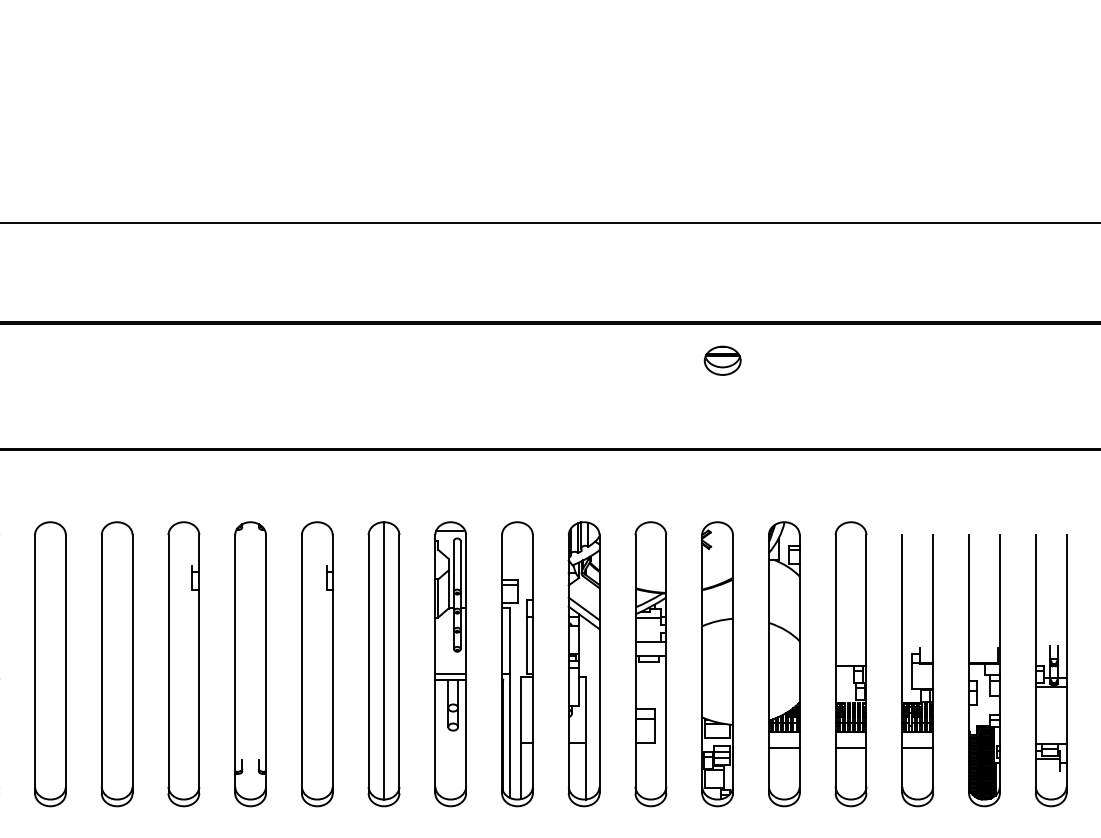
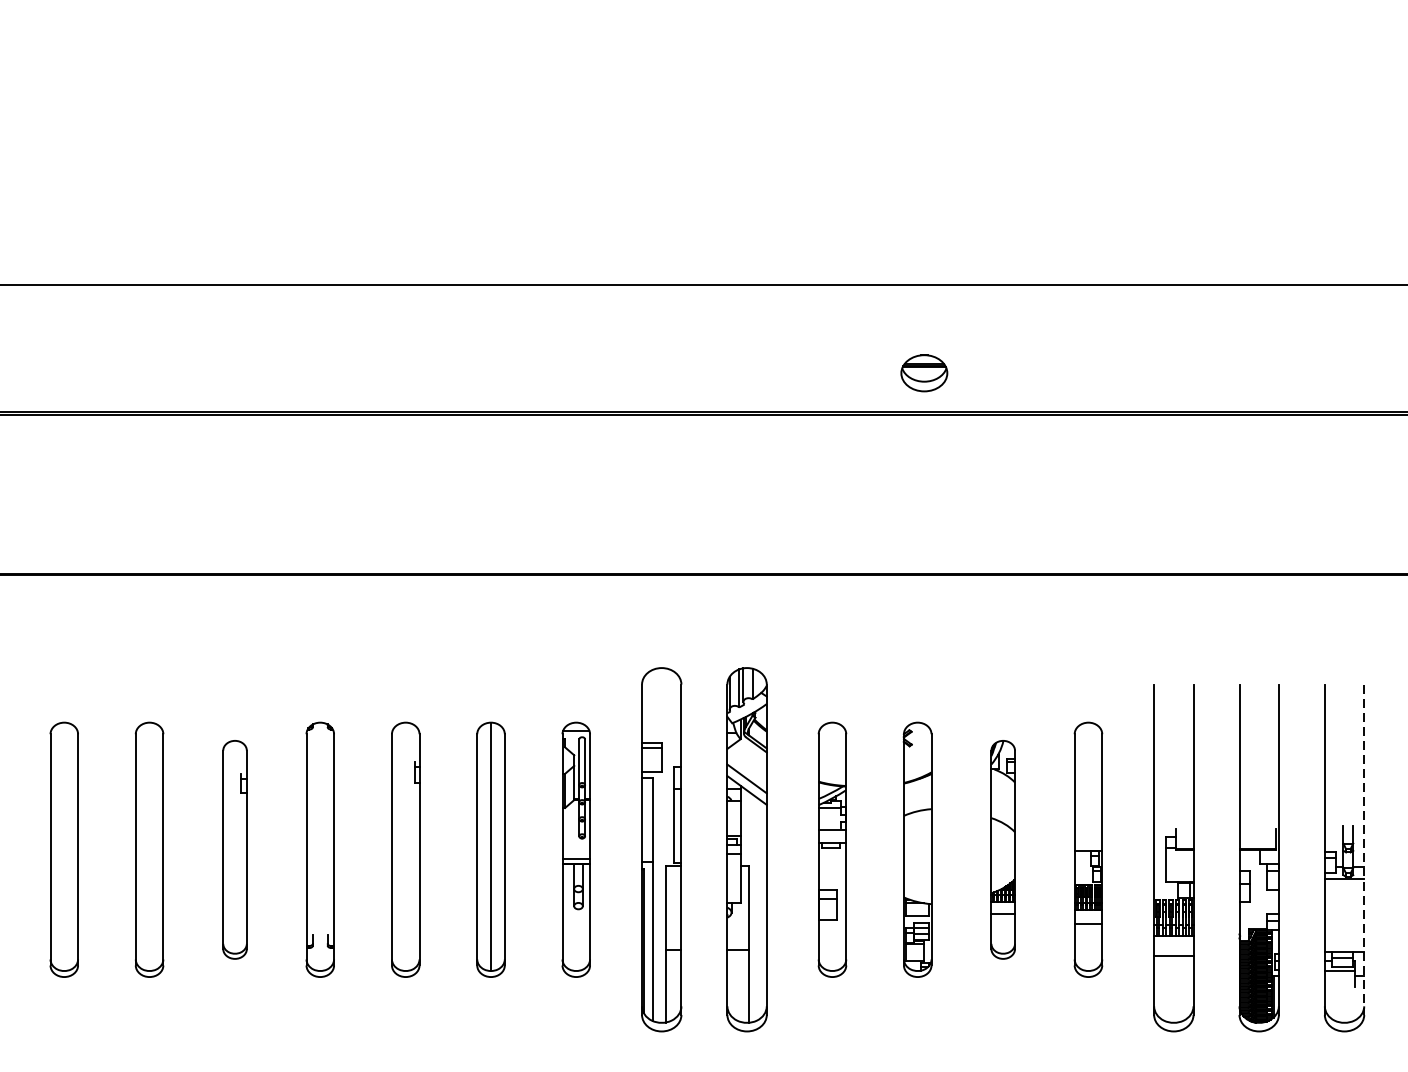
part: (722, 360) -> (924, 372), moved
part: (50, 664) -> (64, 850), size x0.7
part: (116, 664) -> (148, 850), size x0.7
part: (183, 664) -> (234, 850), size x0.6
part: (250, 664) -> (320, 850), size x0.7
part: (317, 664) -> (405, 850), size x0.7
part: (383, 664) -> (490, 850), size x0.7
part: (450, 664) -> (576, 850), size x0.7
part: (650, 664) -> (831, 850), size x0.7
part: (717, 664) -> (917, 850), size x0.7
part: (784, 664) -> (1003, 850), size x0.6
part: (850, 664) -> (1087, 850), size x0.7
line: (1066, 664) -> (1364, 850), solid -> dashed

